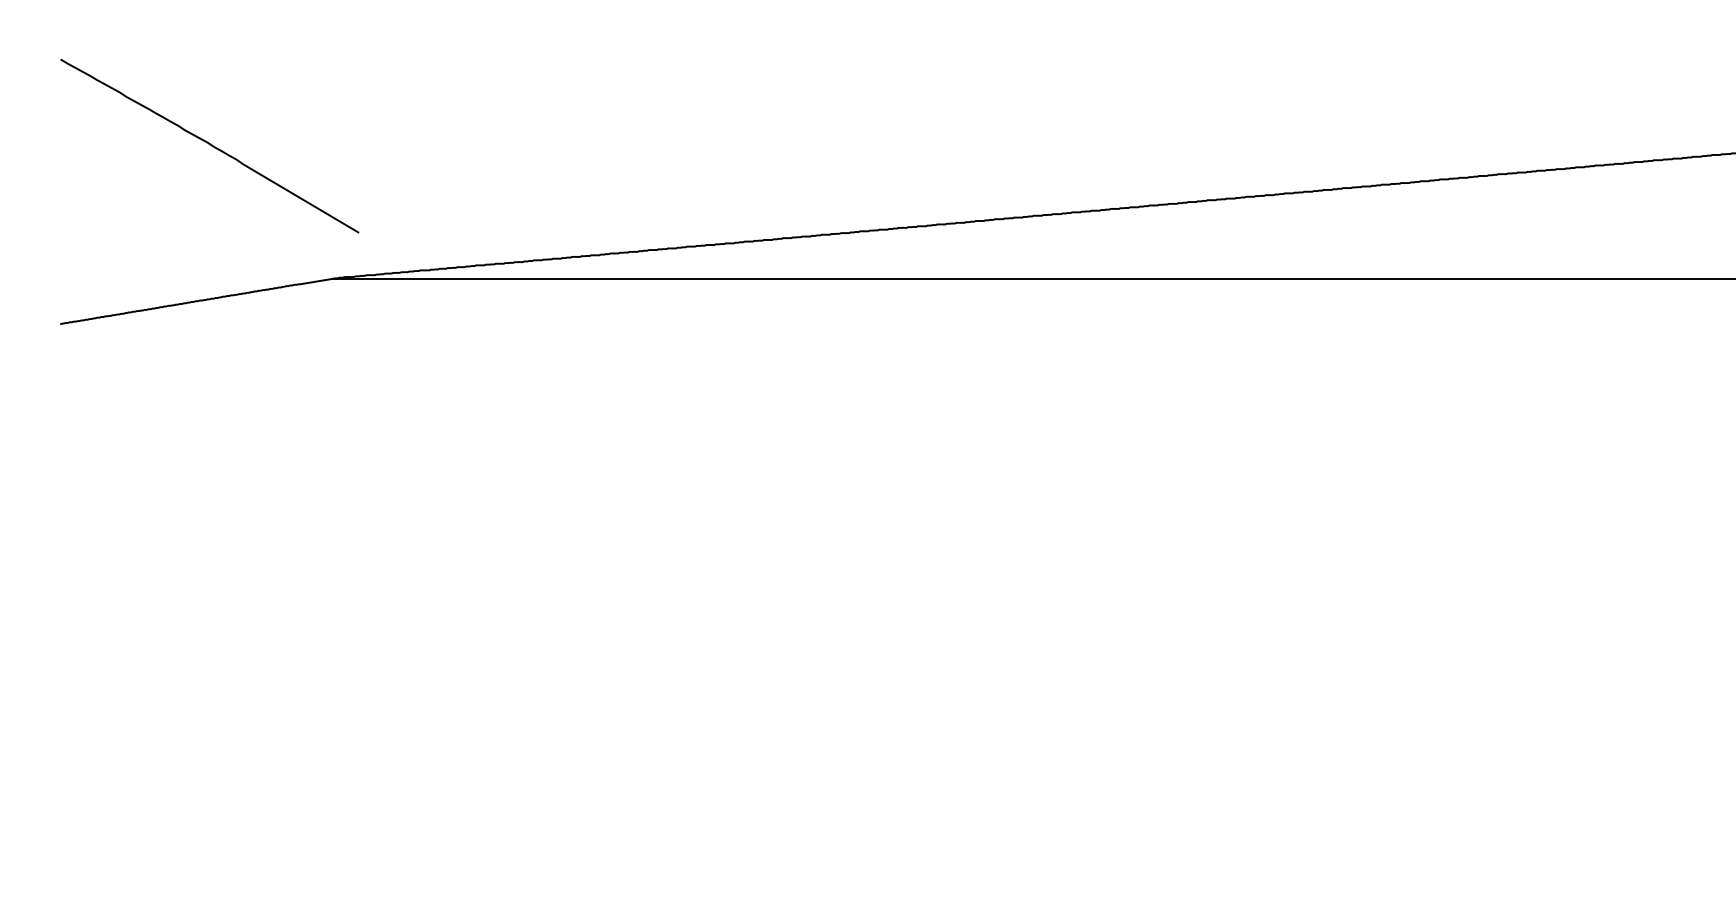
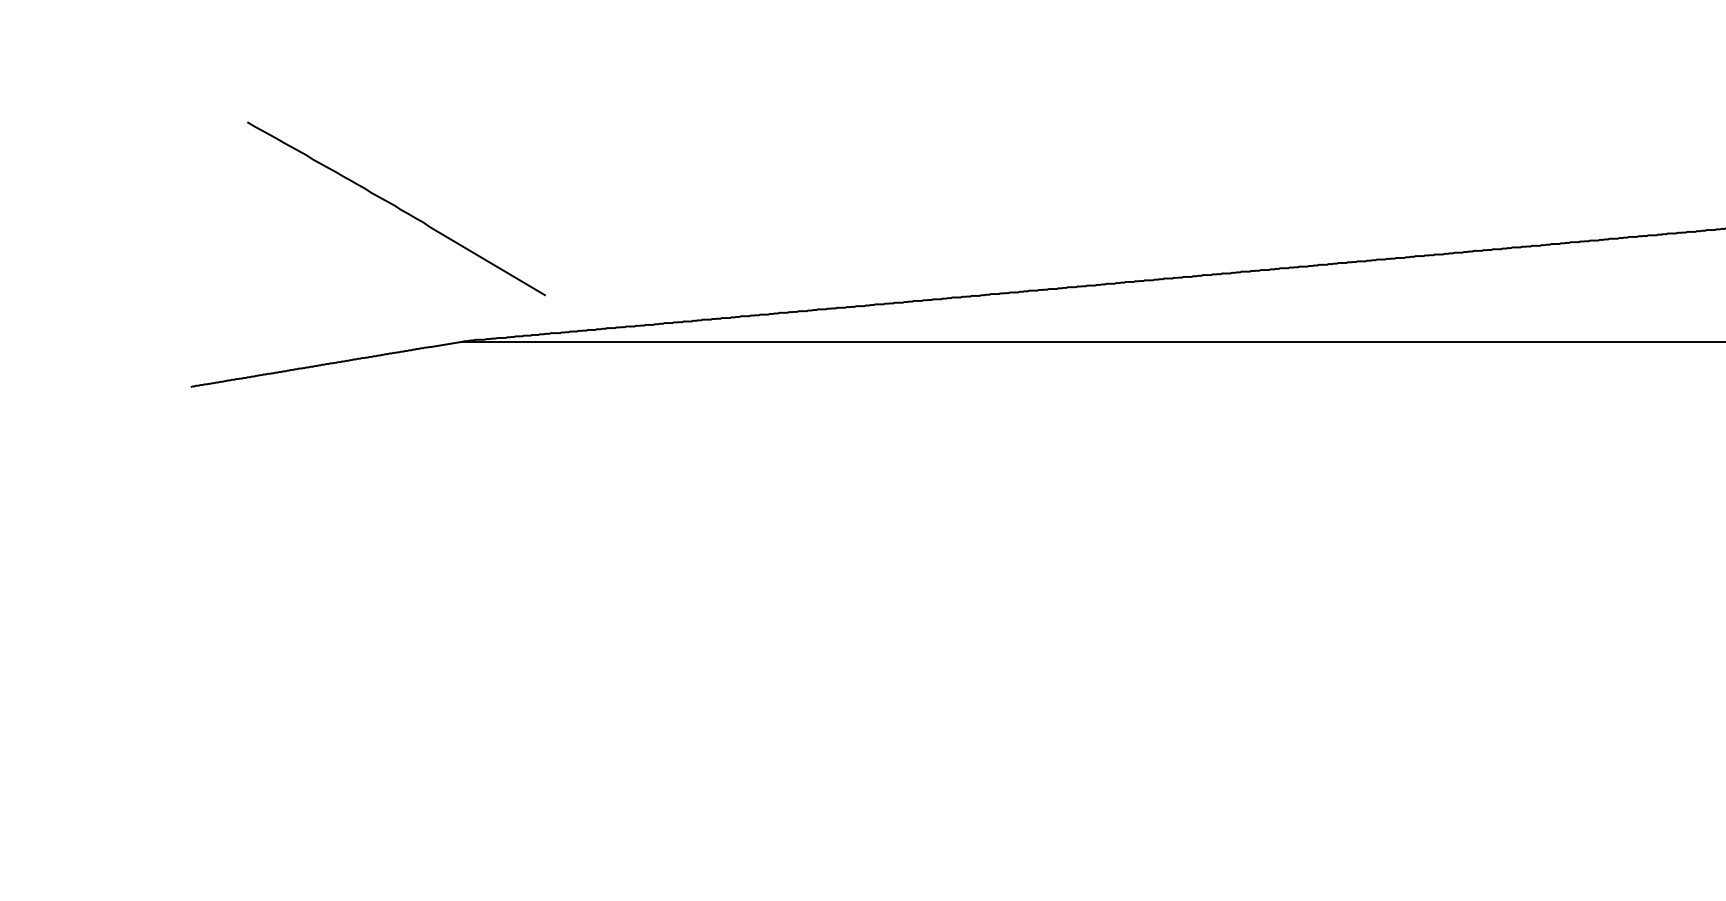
curve: (209, 144) -> (396, 207), moved

